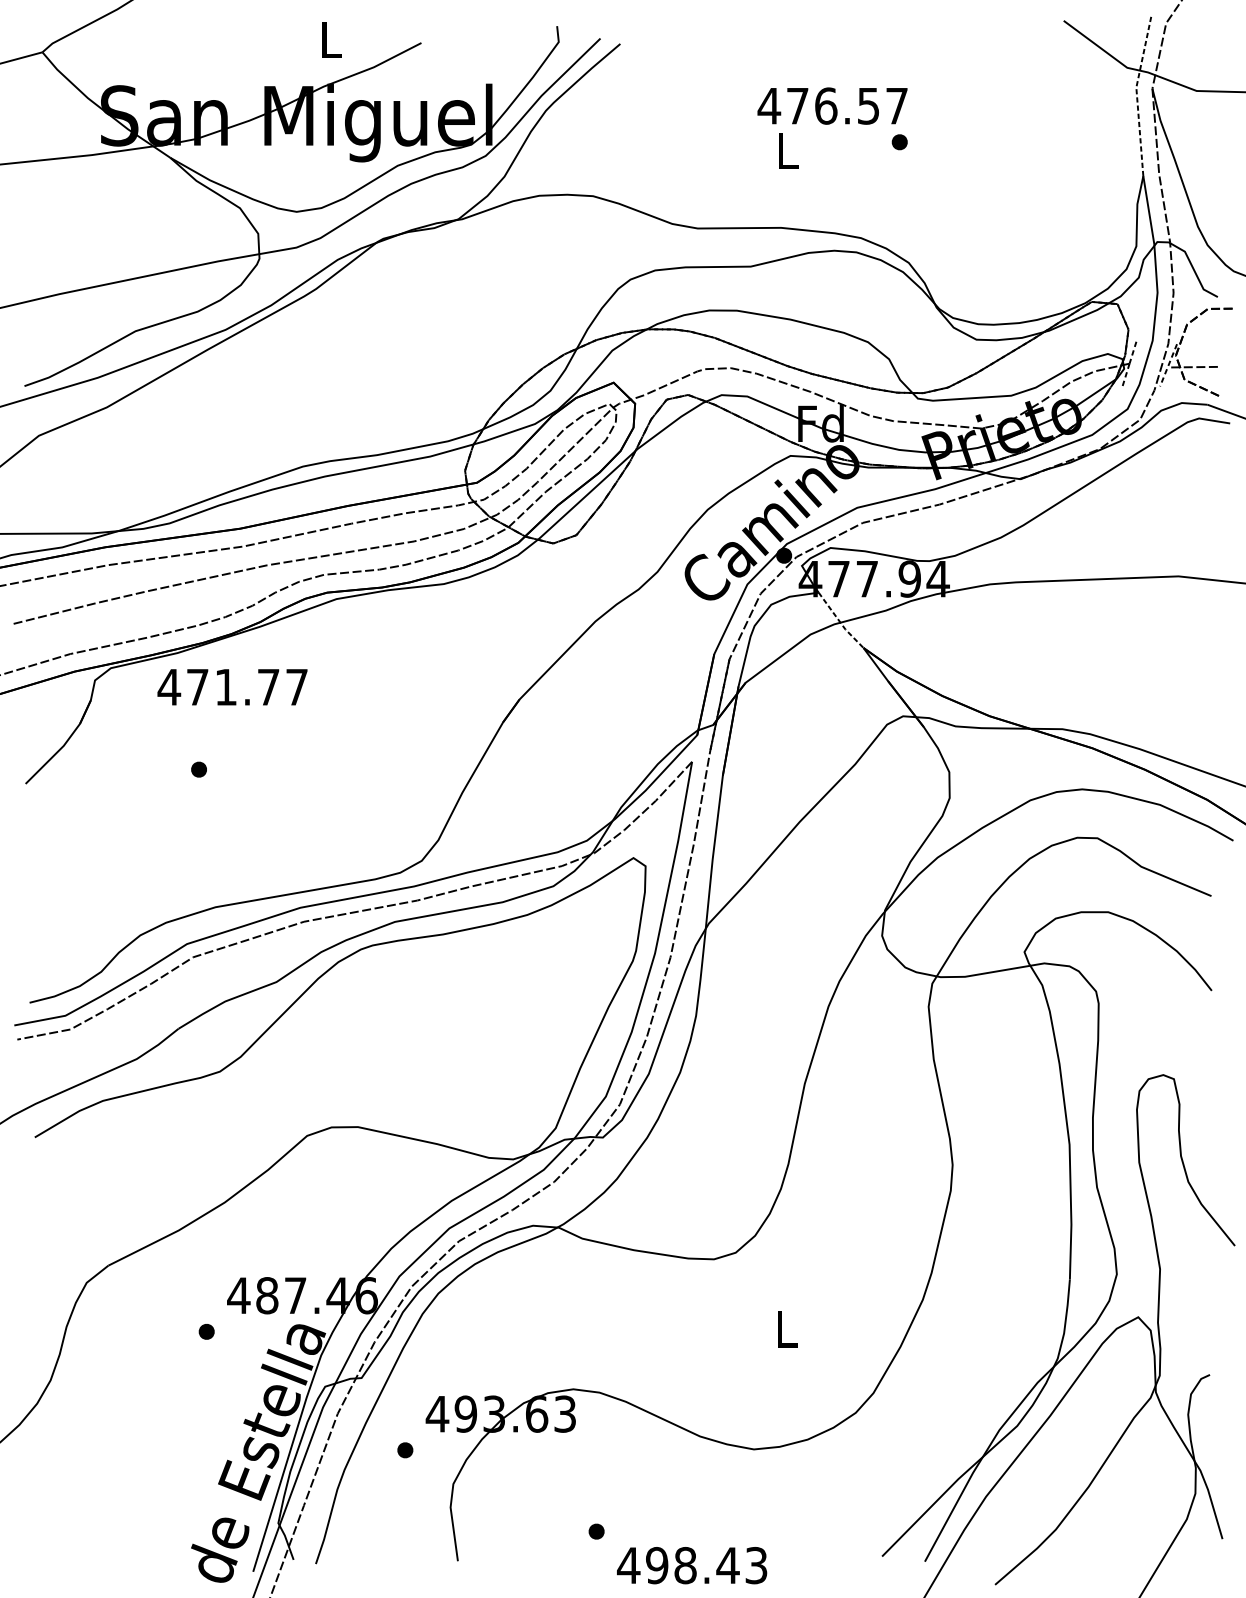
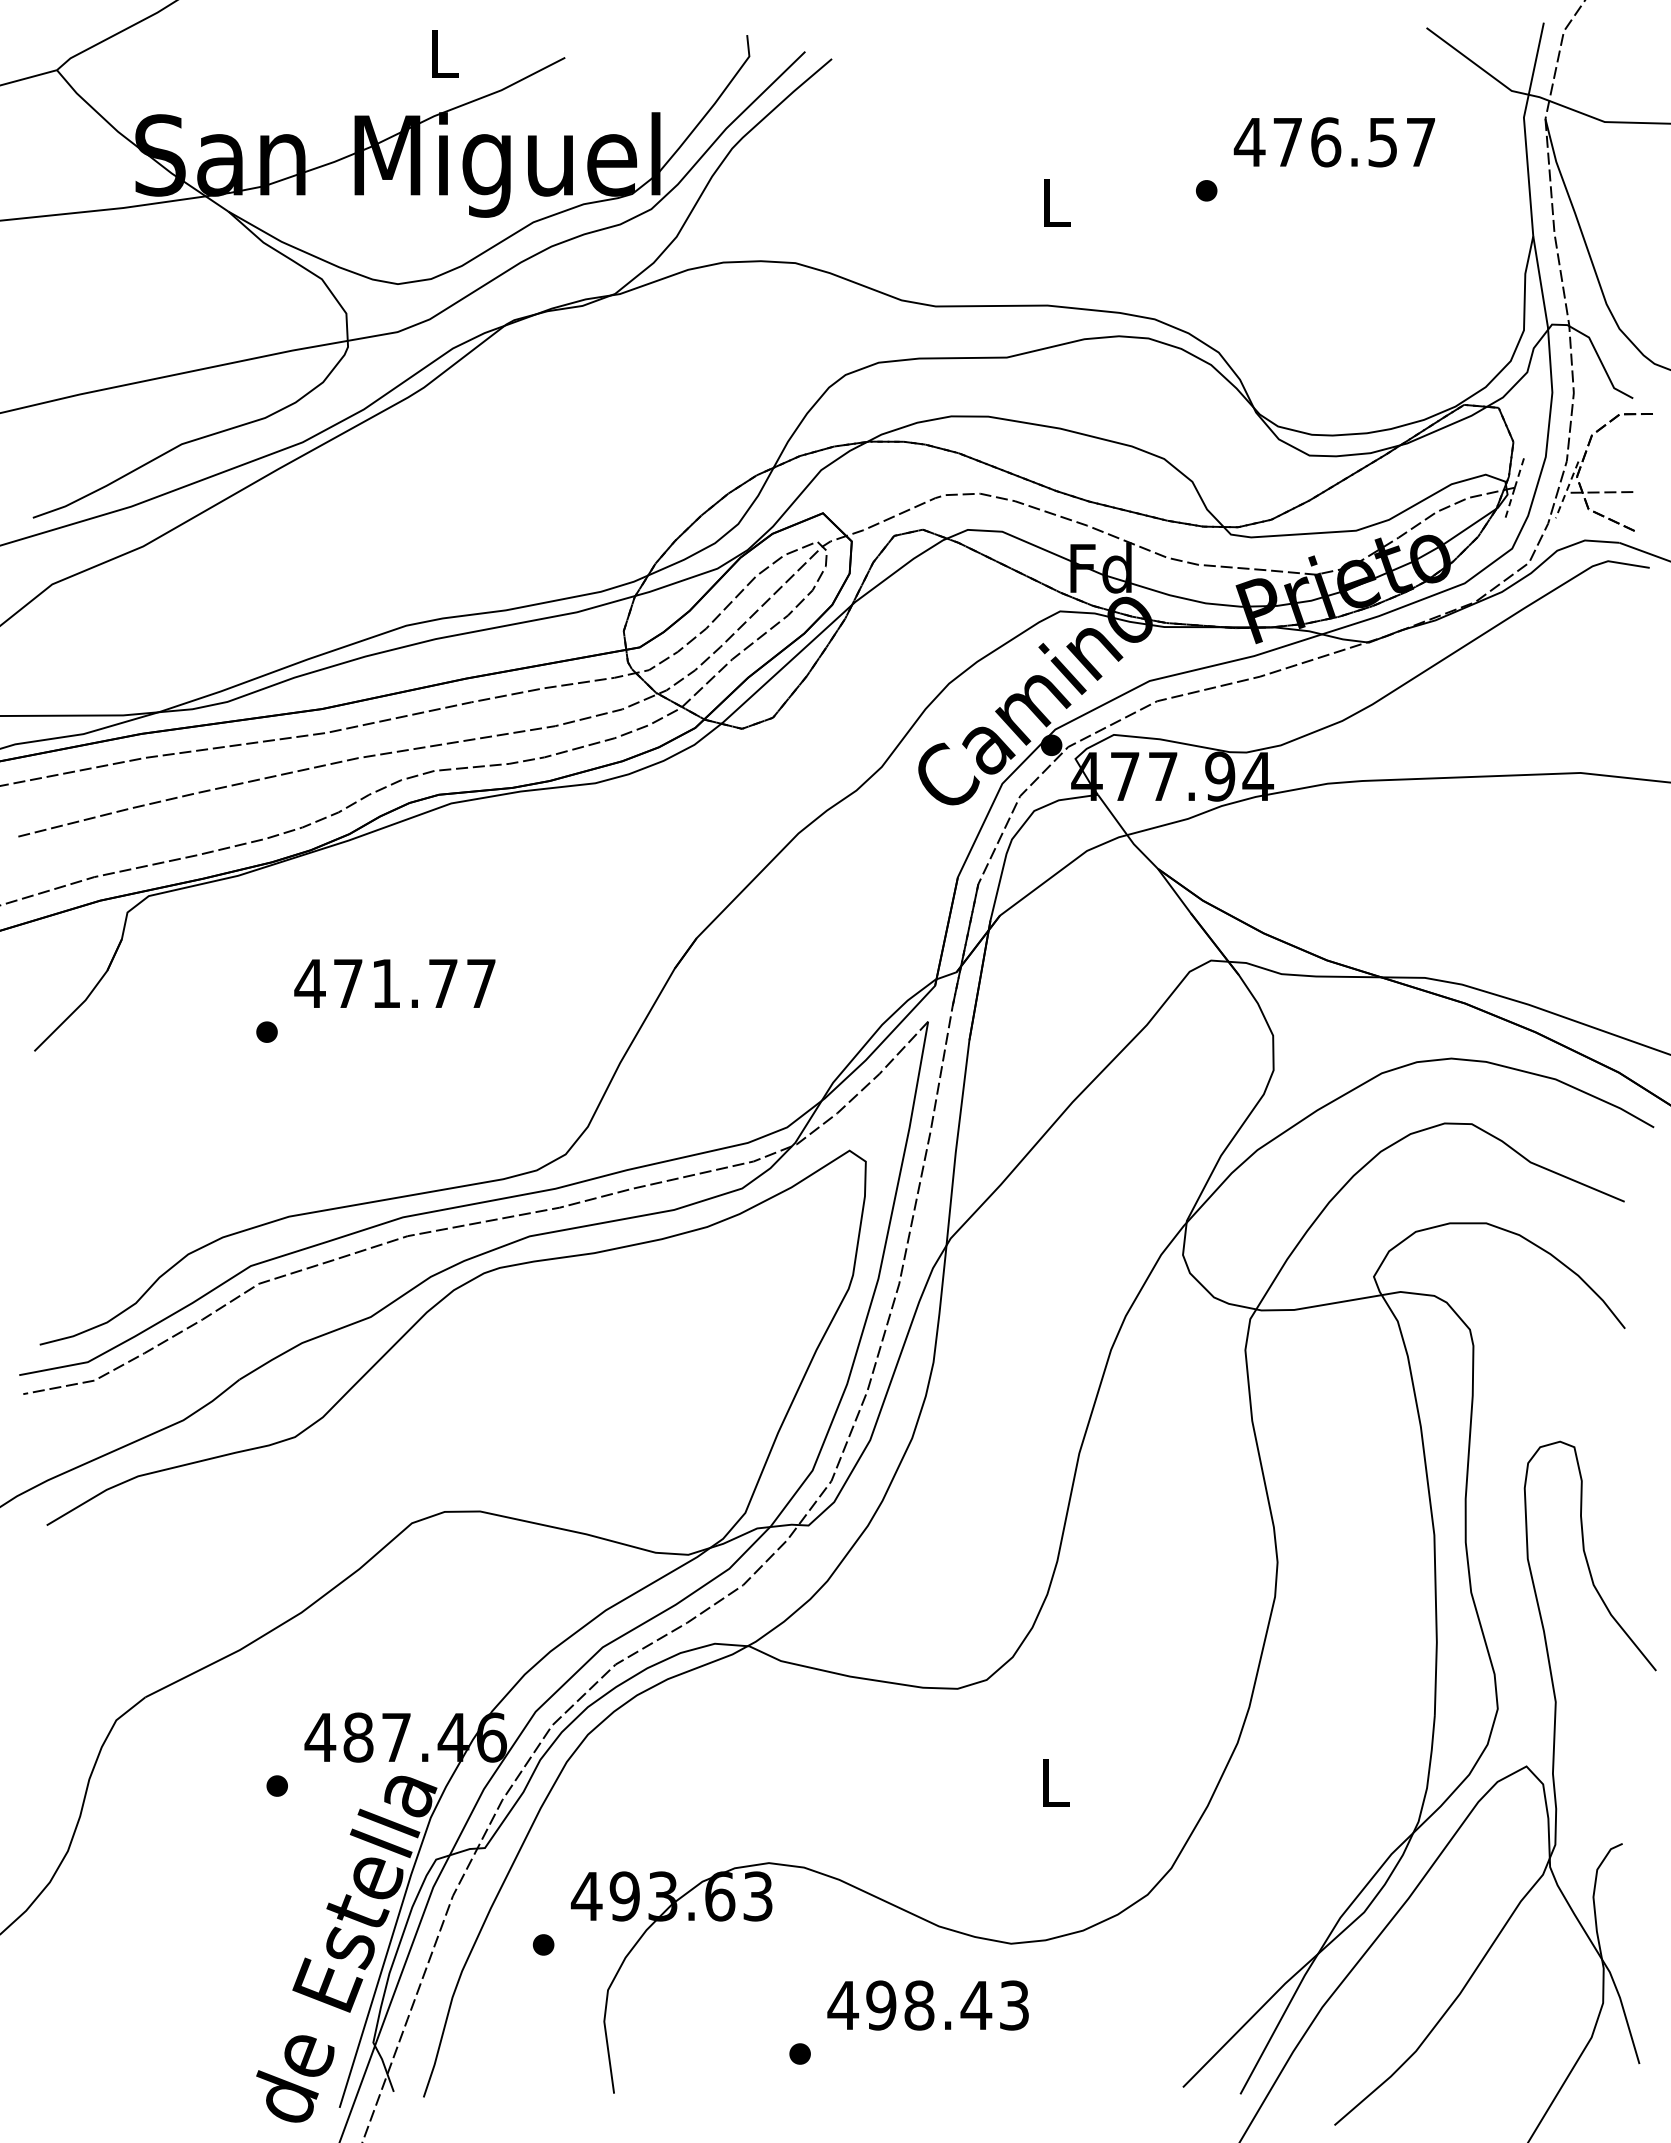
line: (1136, 95) -> (1524, 127), dashed -> solid
text: (831, 106) -> (1333, 142), moved
line: (839, 621) -> (1126, 833), dashed -> solid
text: (232, 687) -> (394, 983), moved
text: (691, 1565) -> (927, 2005), moved

